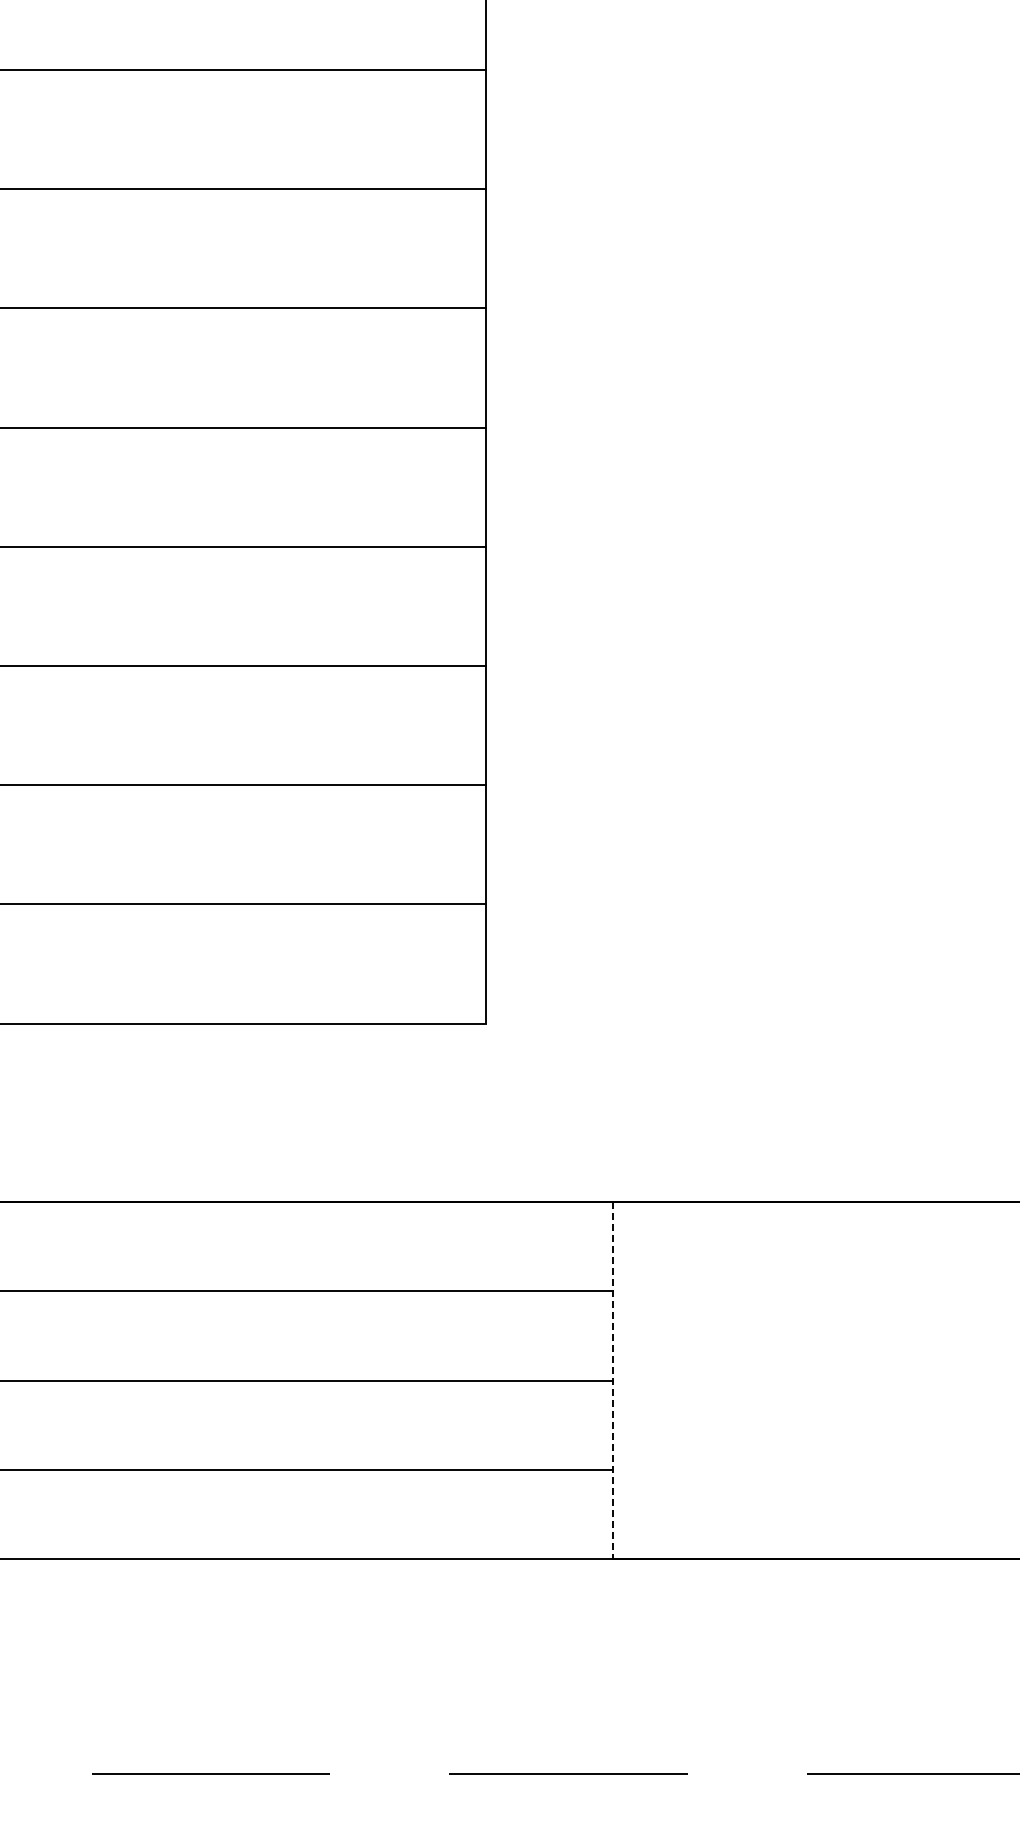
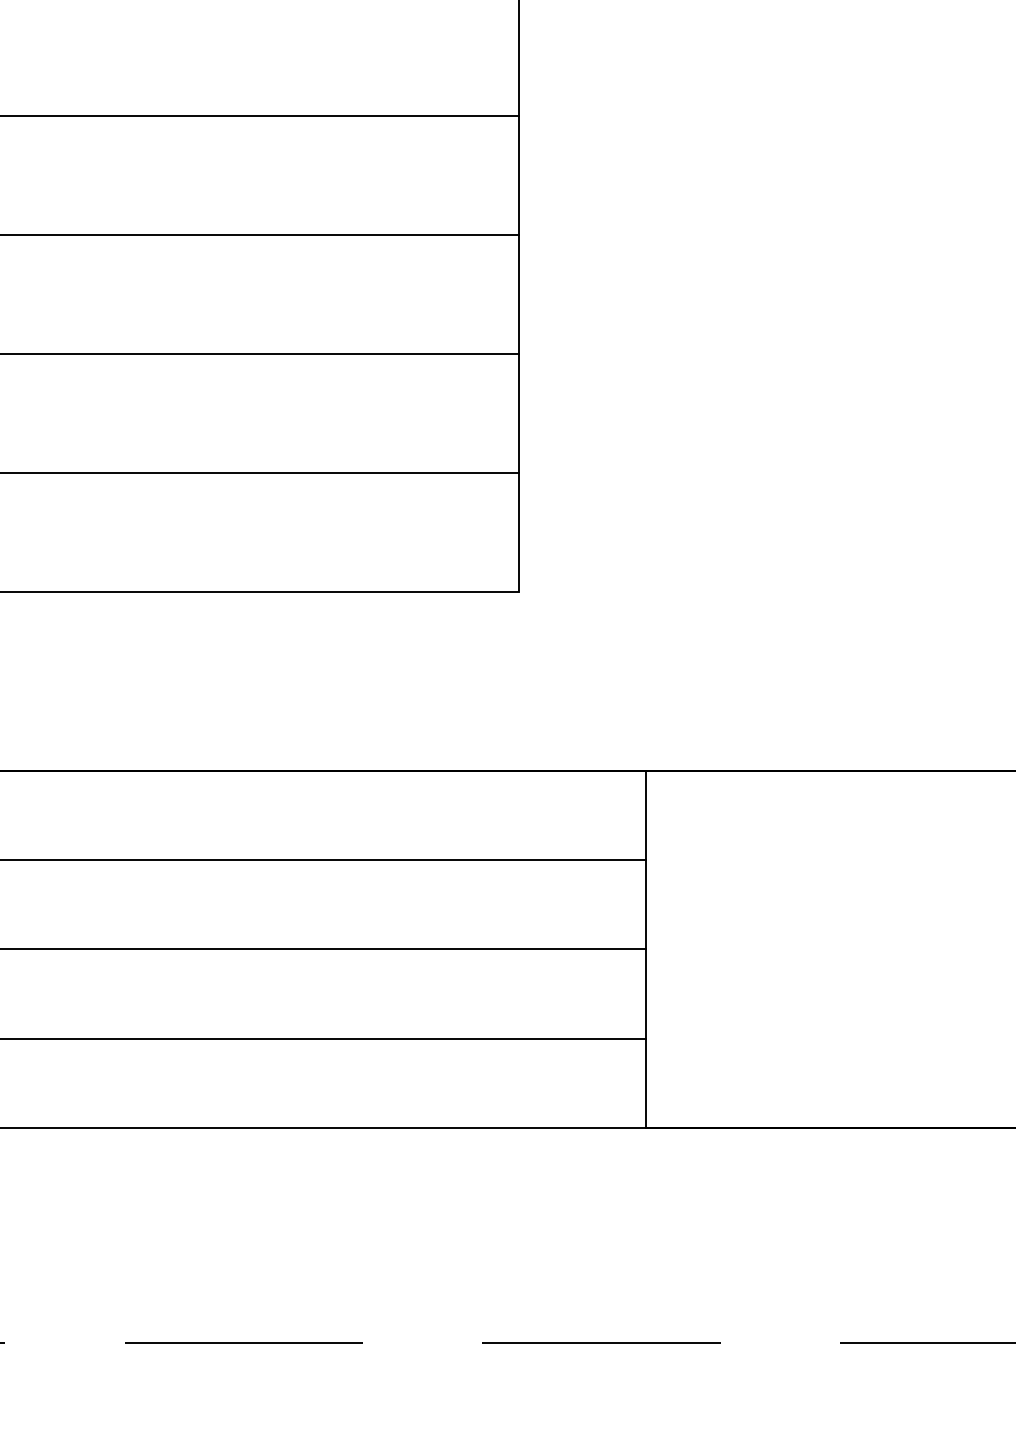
line: (612, 1380) -> (645, 949), dashed -> solid

